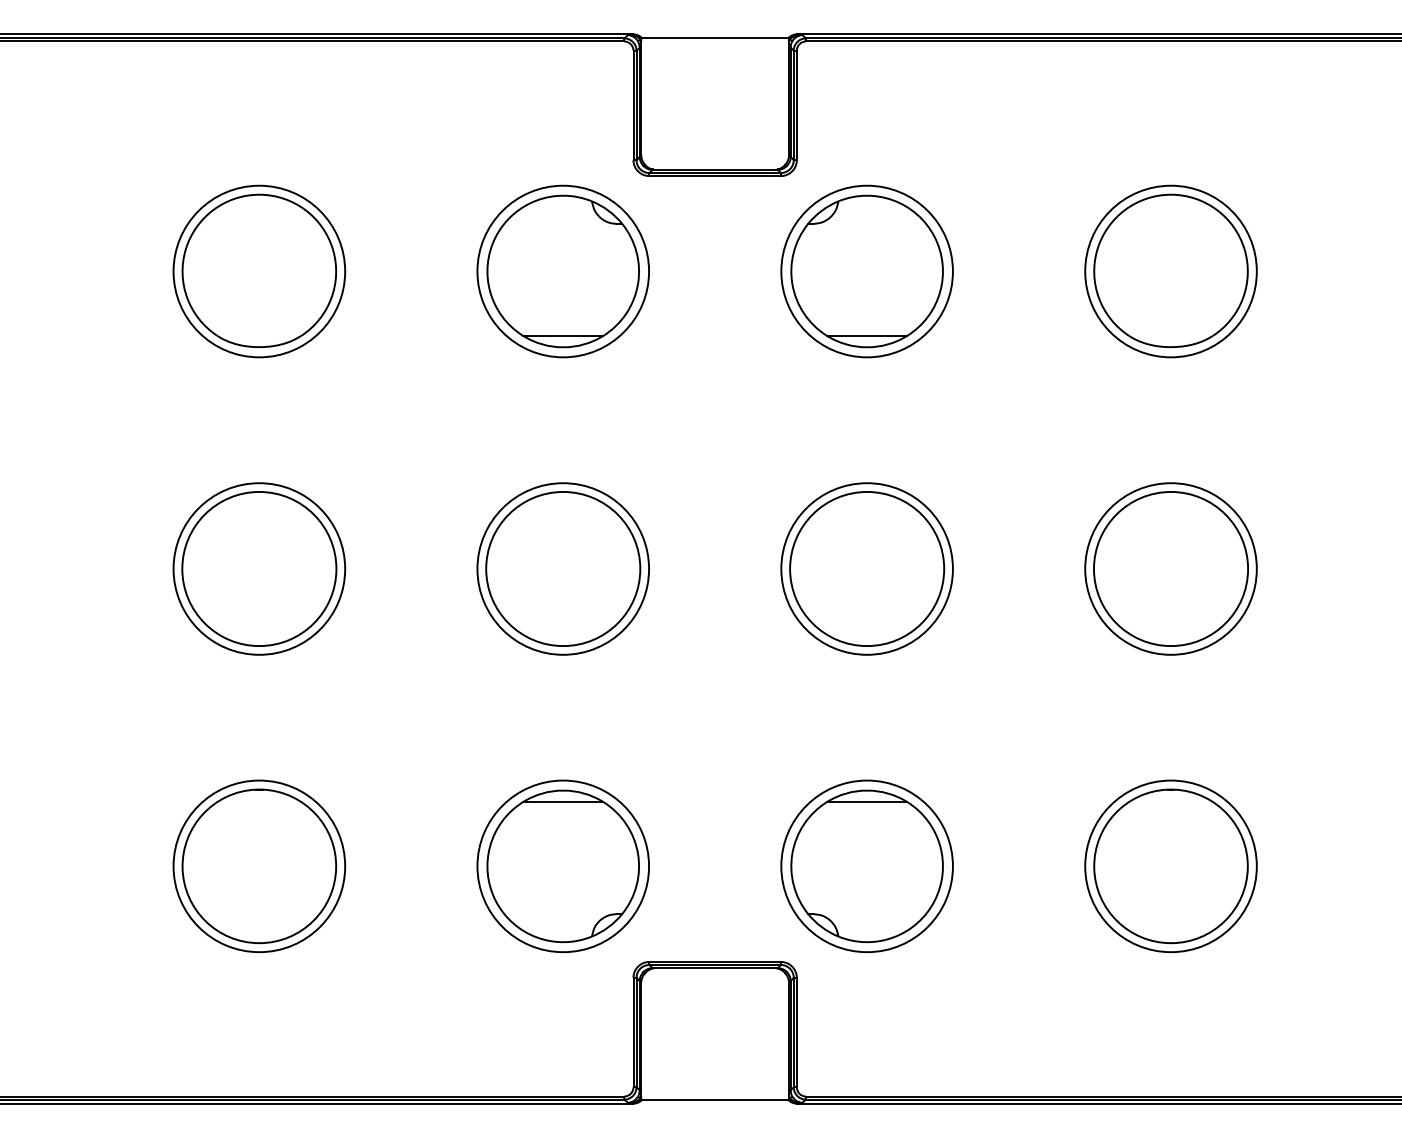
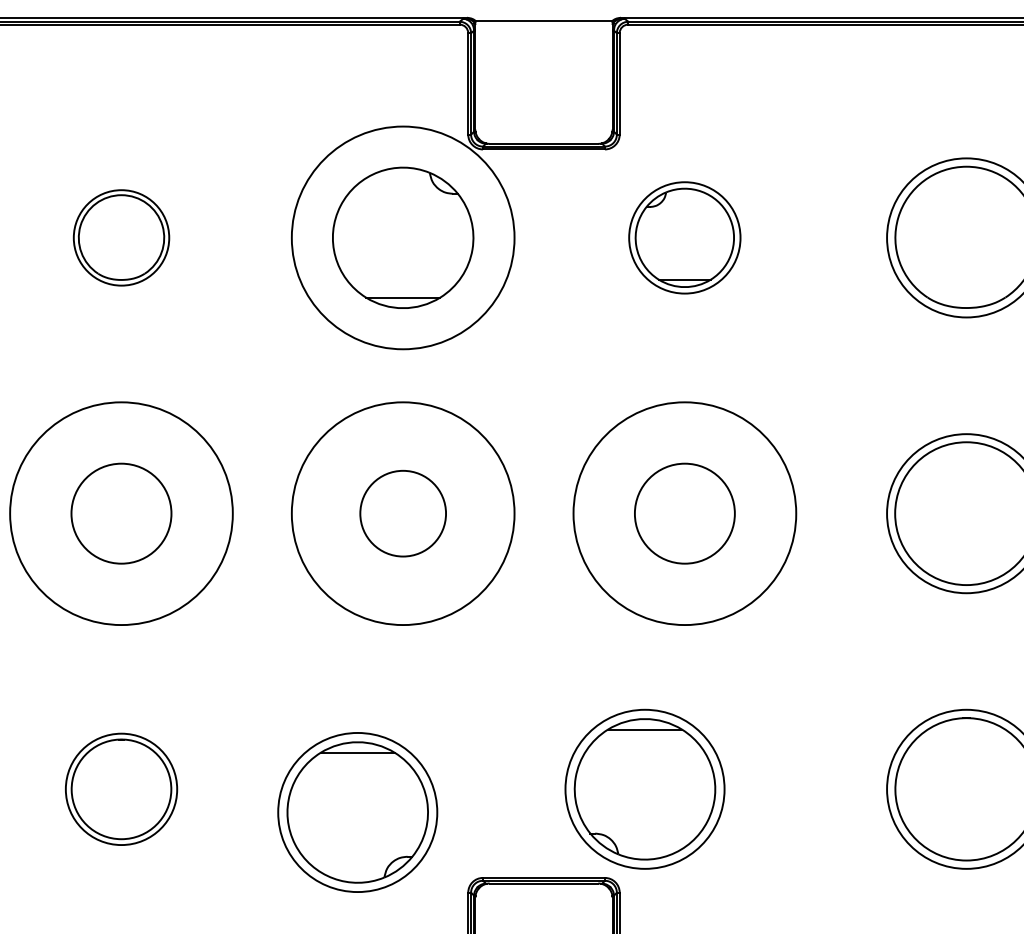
part: (259, 271) -> (121, 237), size x0.6
circle: (563, 271) -> (403, 237), size x1.4
part: (866, 271) -> (684, 237), size x0.7
circle: (259, 568) -> (121, 513), size x0.7
circle: (259, 568) -> (121, 513), size x1.4
circle: (563, 568) -> (403, 513), size x0.6
circle: (563, 568) -> (403, 513), size x1.4
circle: (866, 568) -> (684, 513), size x1.4
circle: (867, 568) -> (685, 513), size x0.7
part: (259, 866) -> (121, 789), size x0.7
part: (562, 866) -> (357, 812), moved
part: (866, 866) -> (644, 789), moved

